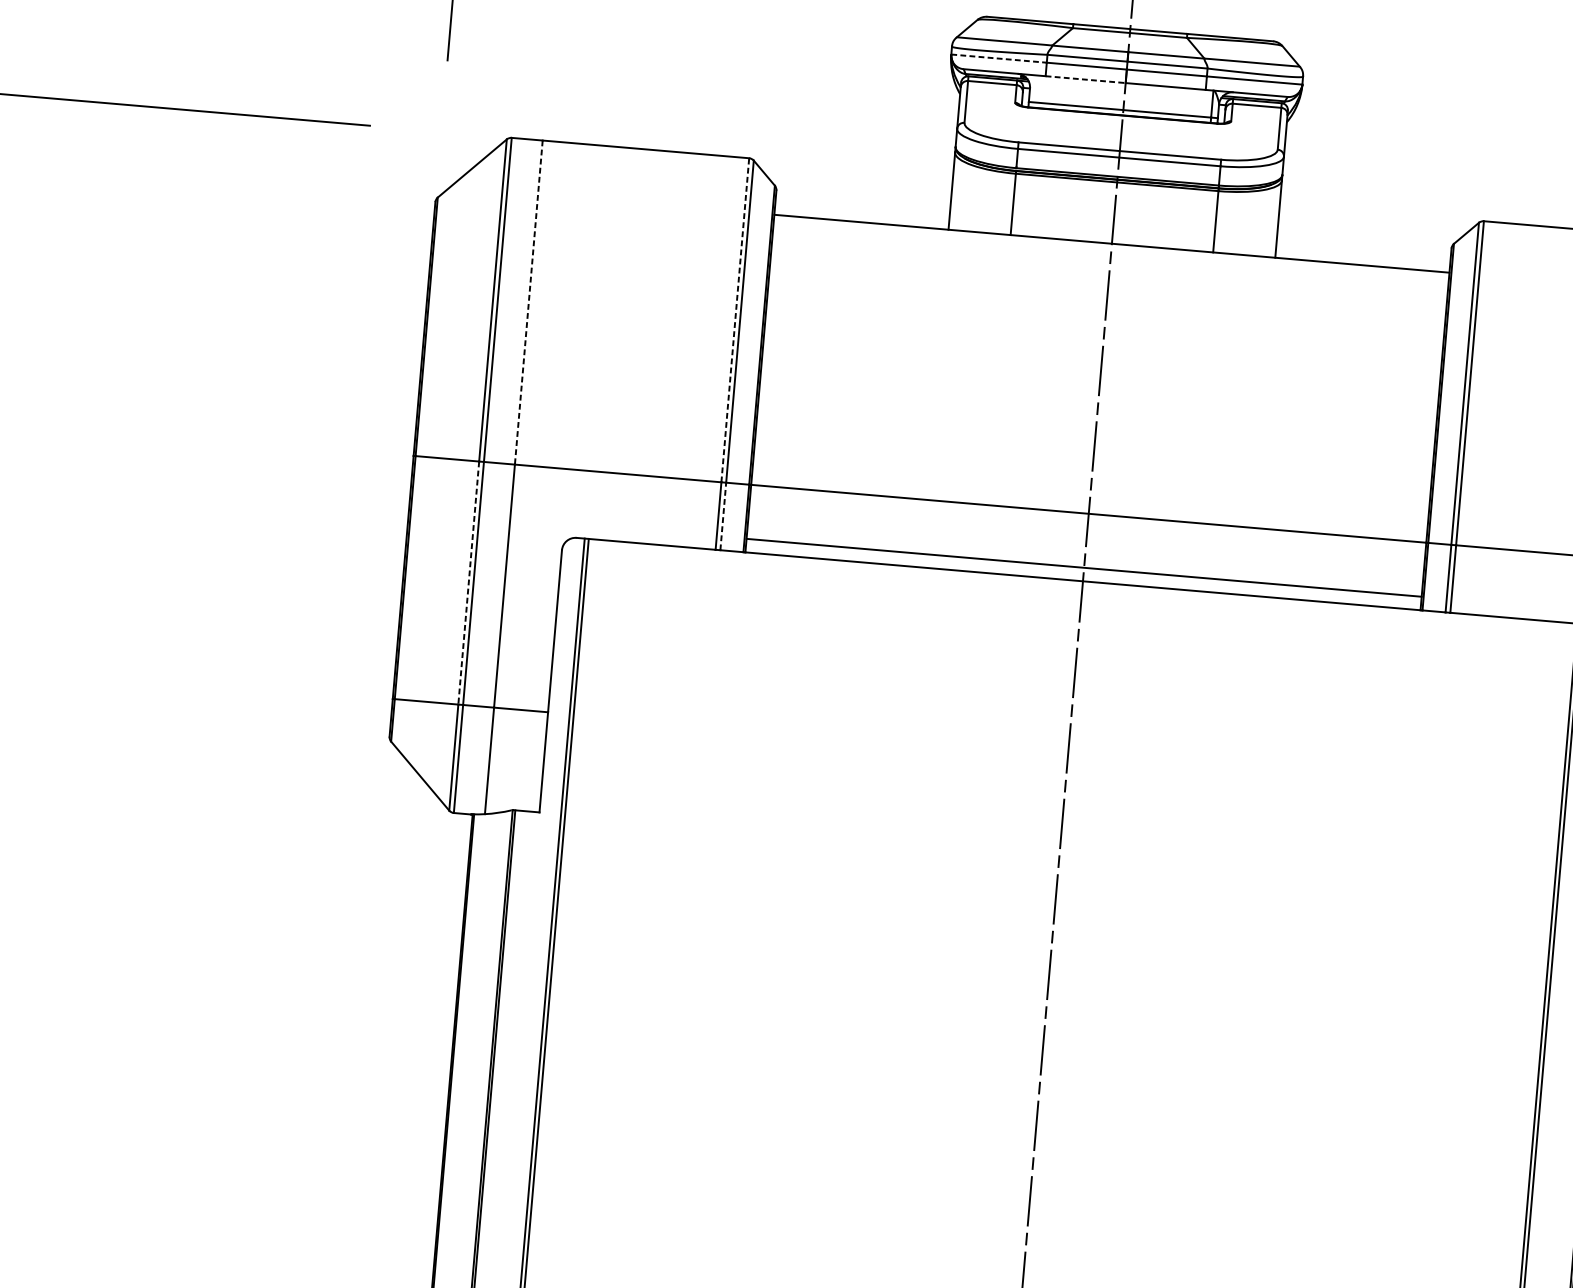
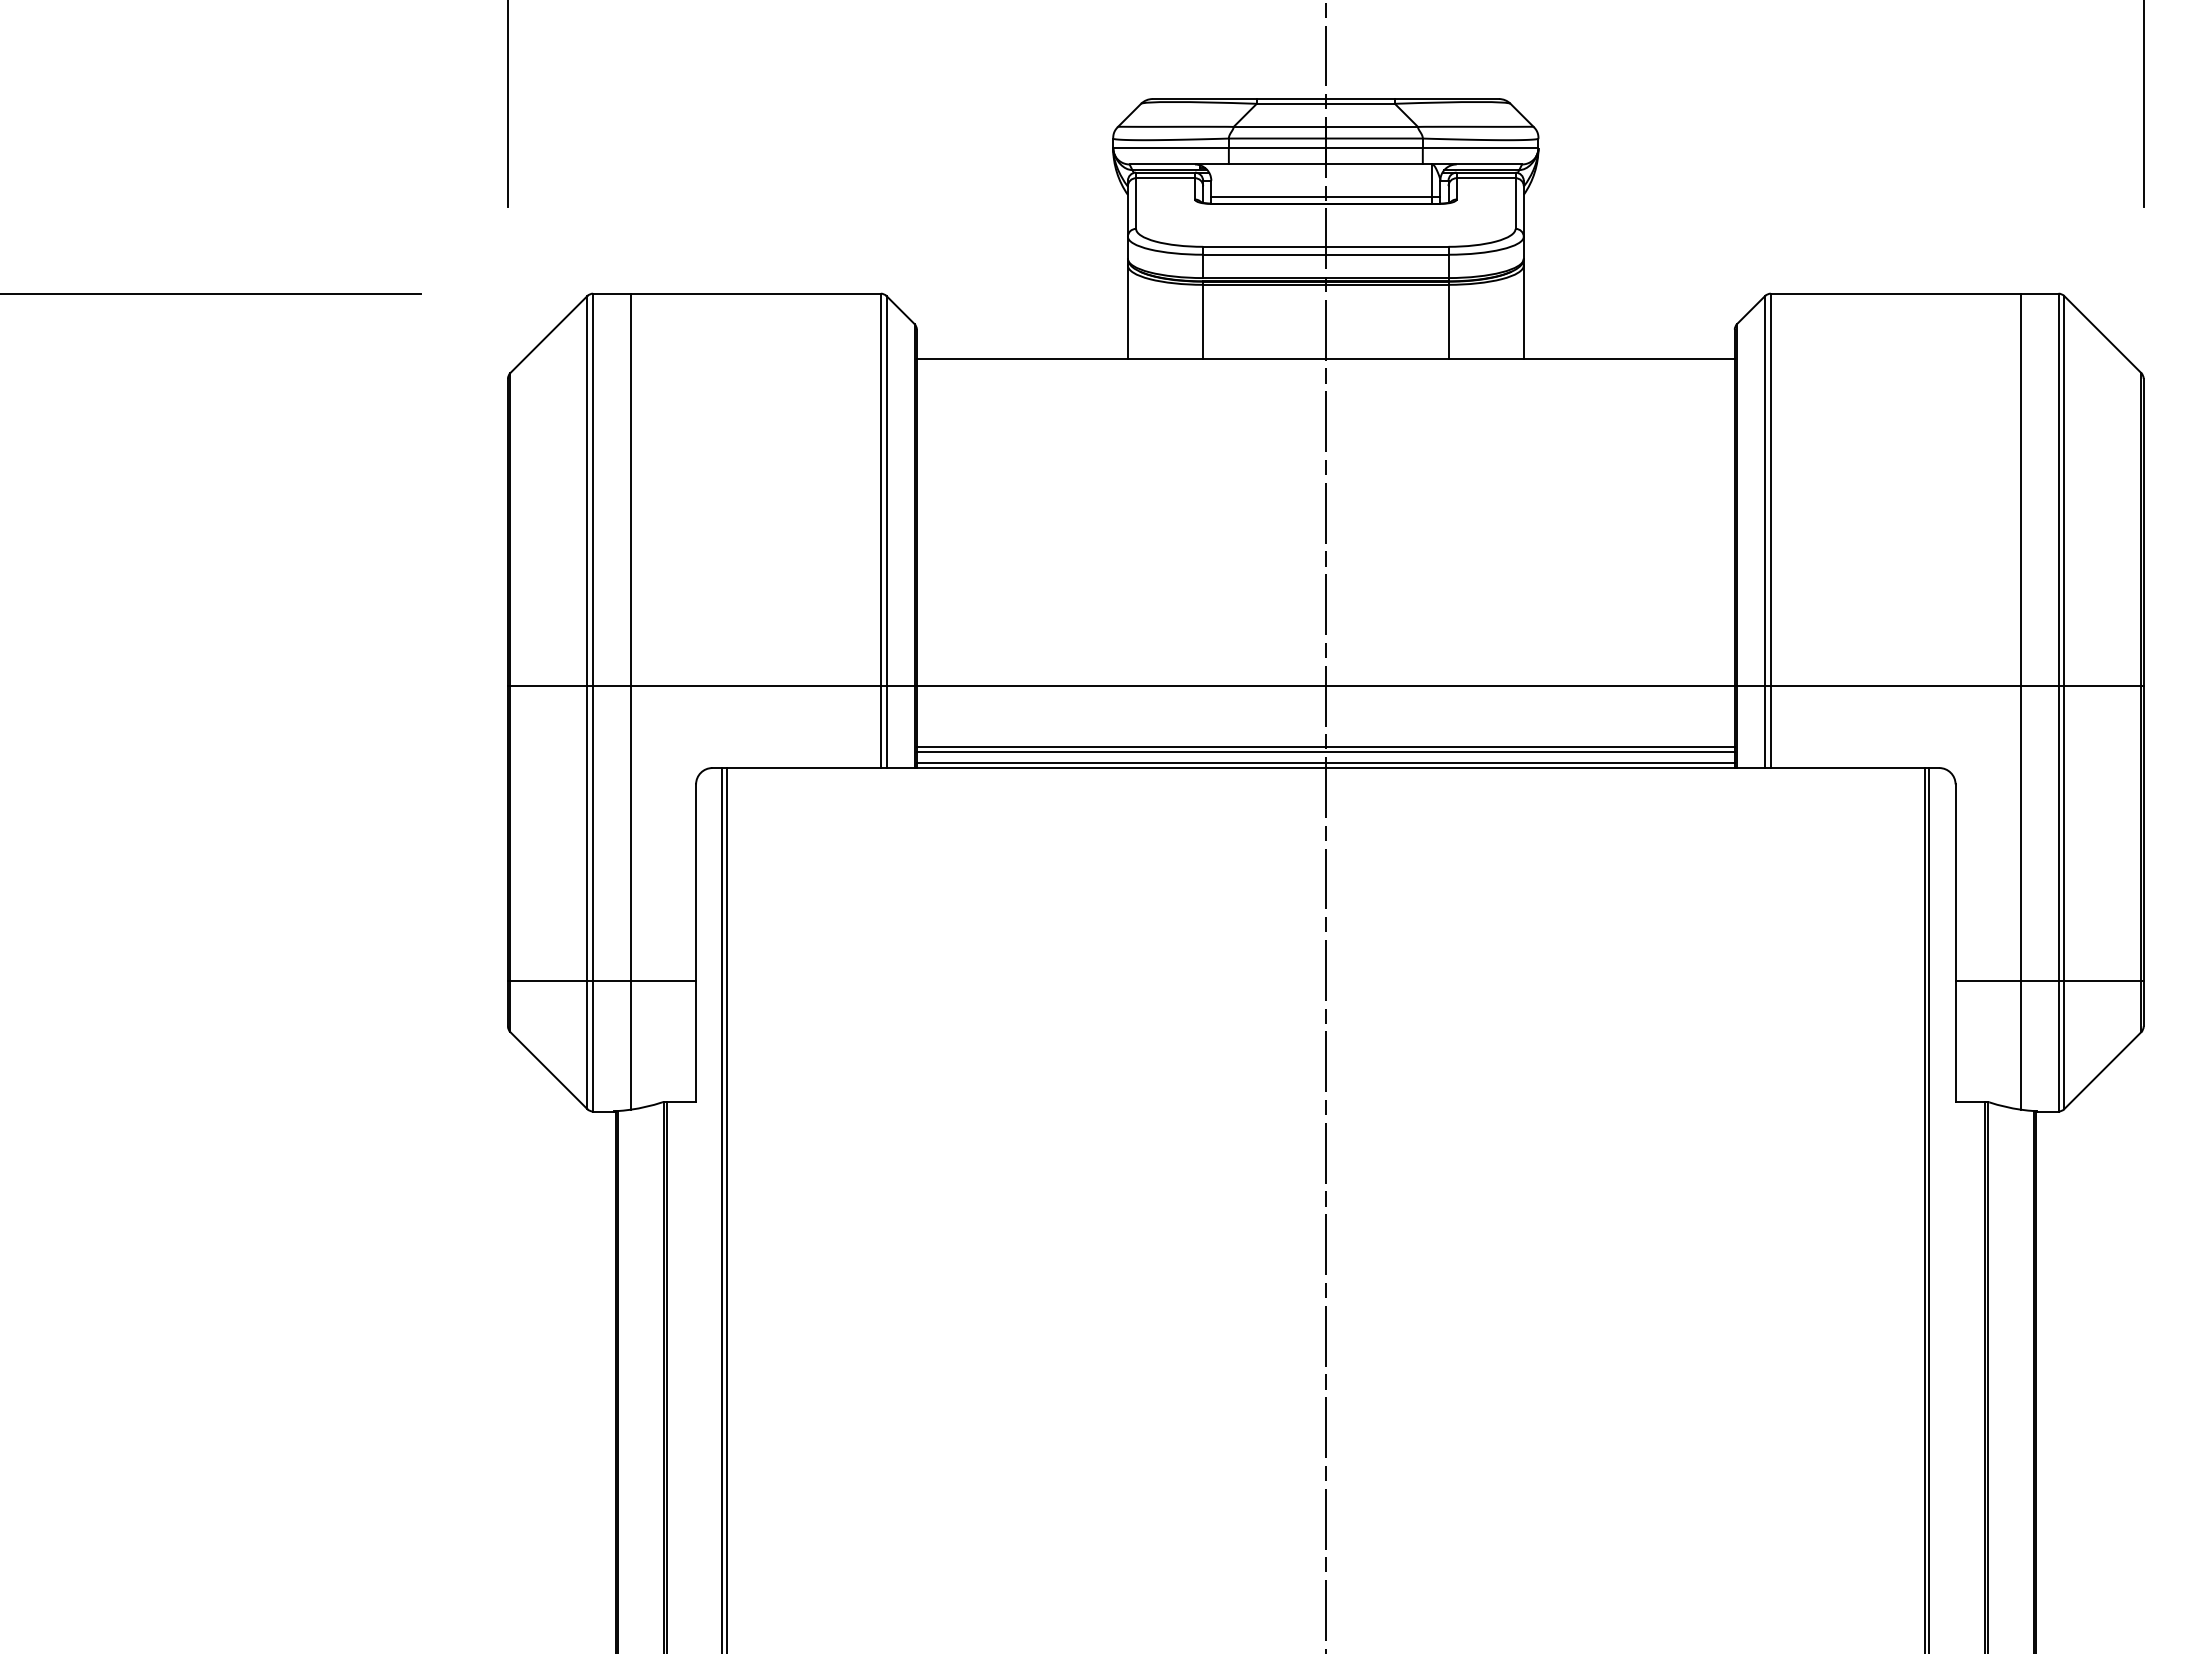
line: (999, 58) -> (1171, 148), dashed -> solid
line: (1085, 79) -> (1277, 164), dashed -> solid
line: (528, 303) -> (630, 490), dashed -> solid
line: (735, 319) -> (880, 489), dashed -> solid
line: (723, 516) -> (886, 727), dashed -> solid
line: (1084, 563) -> (1325, 746), added
line: (1083, 577) -> (1325, 763), added
line: (468, 583) -> (587, 833), dashed -> solid

